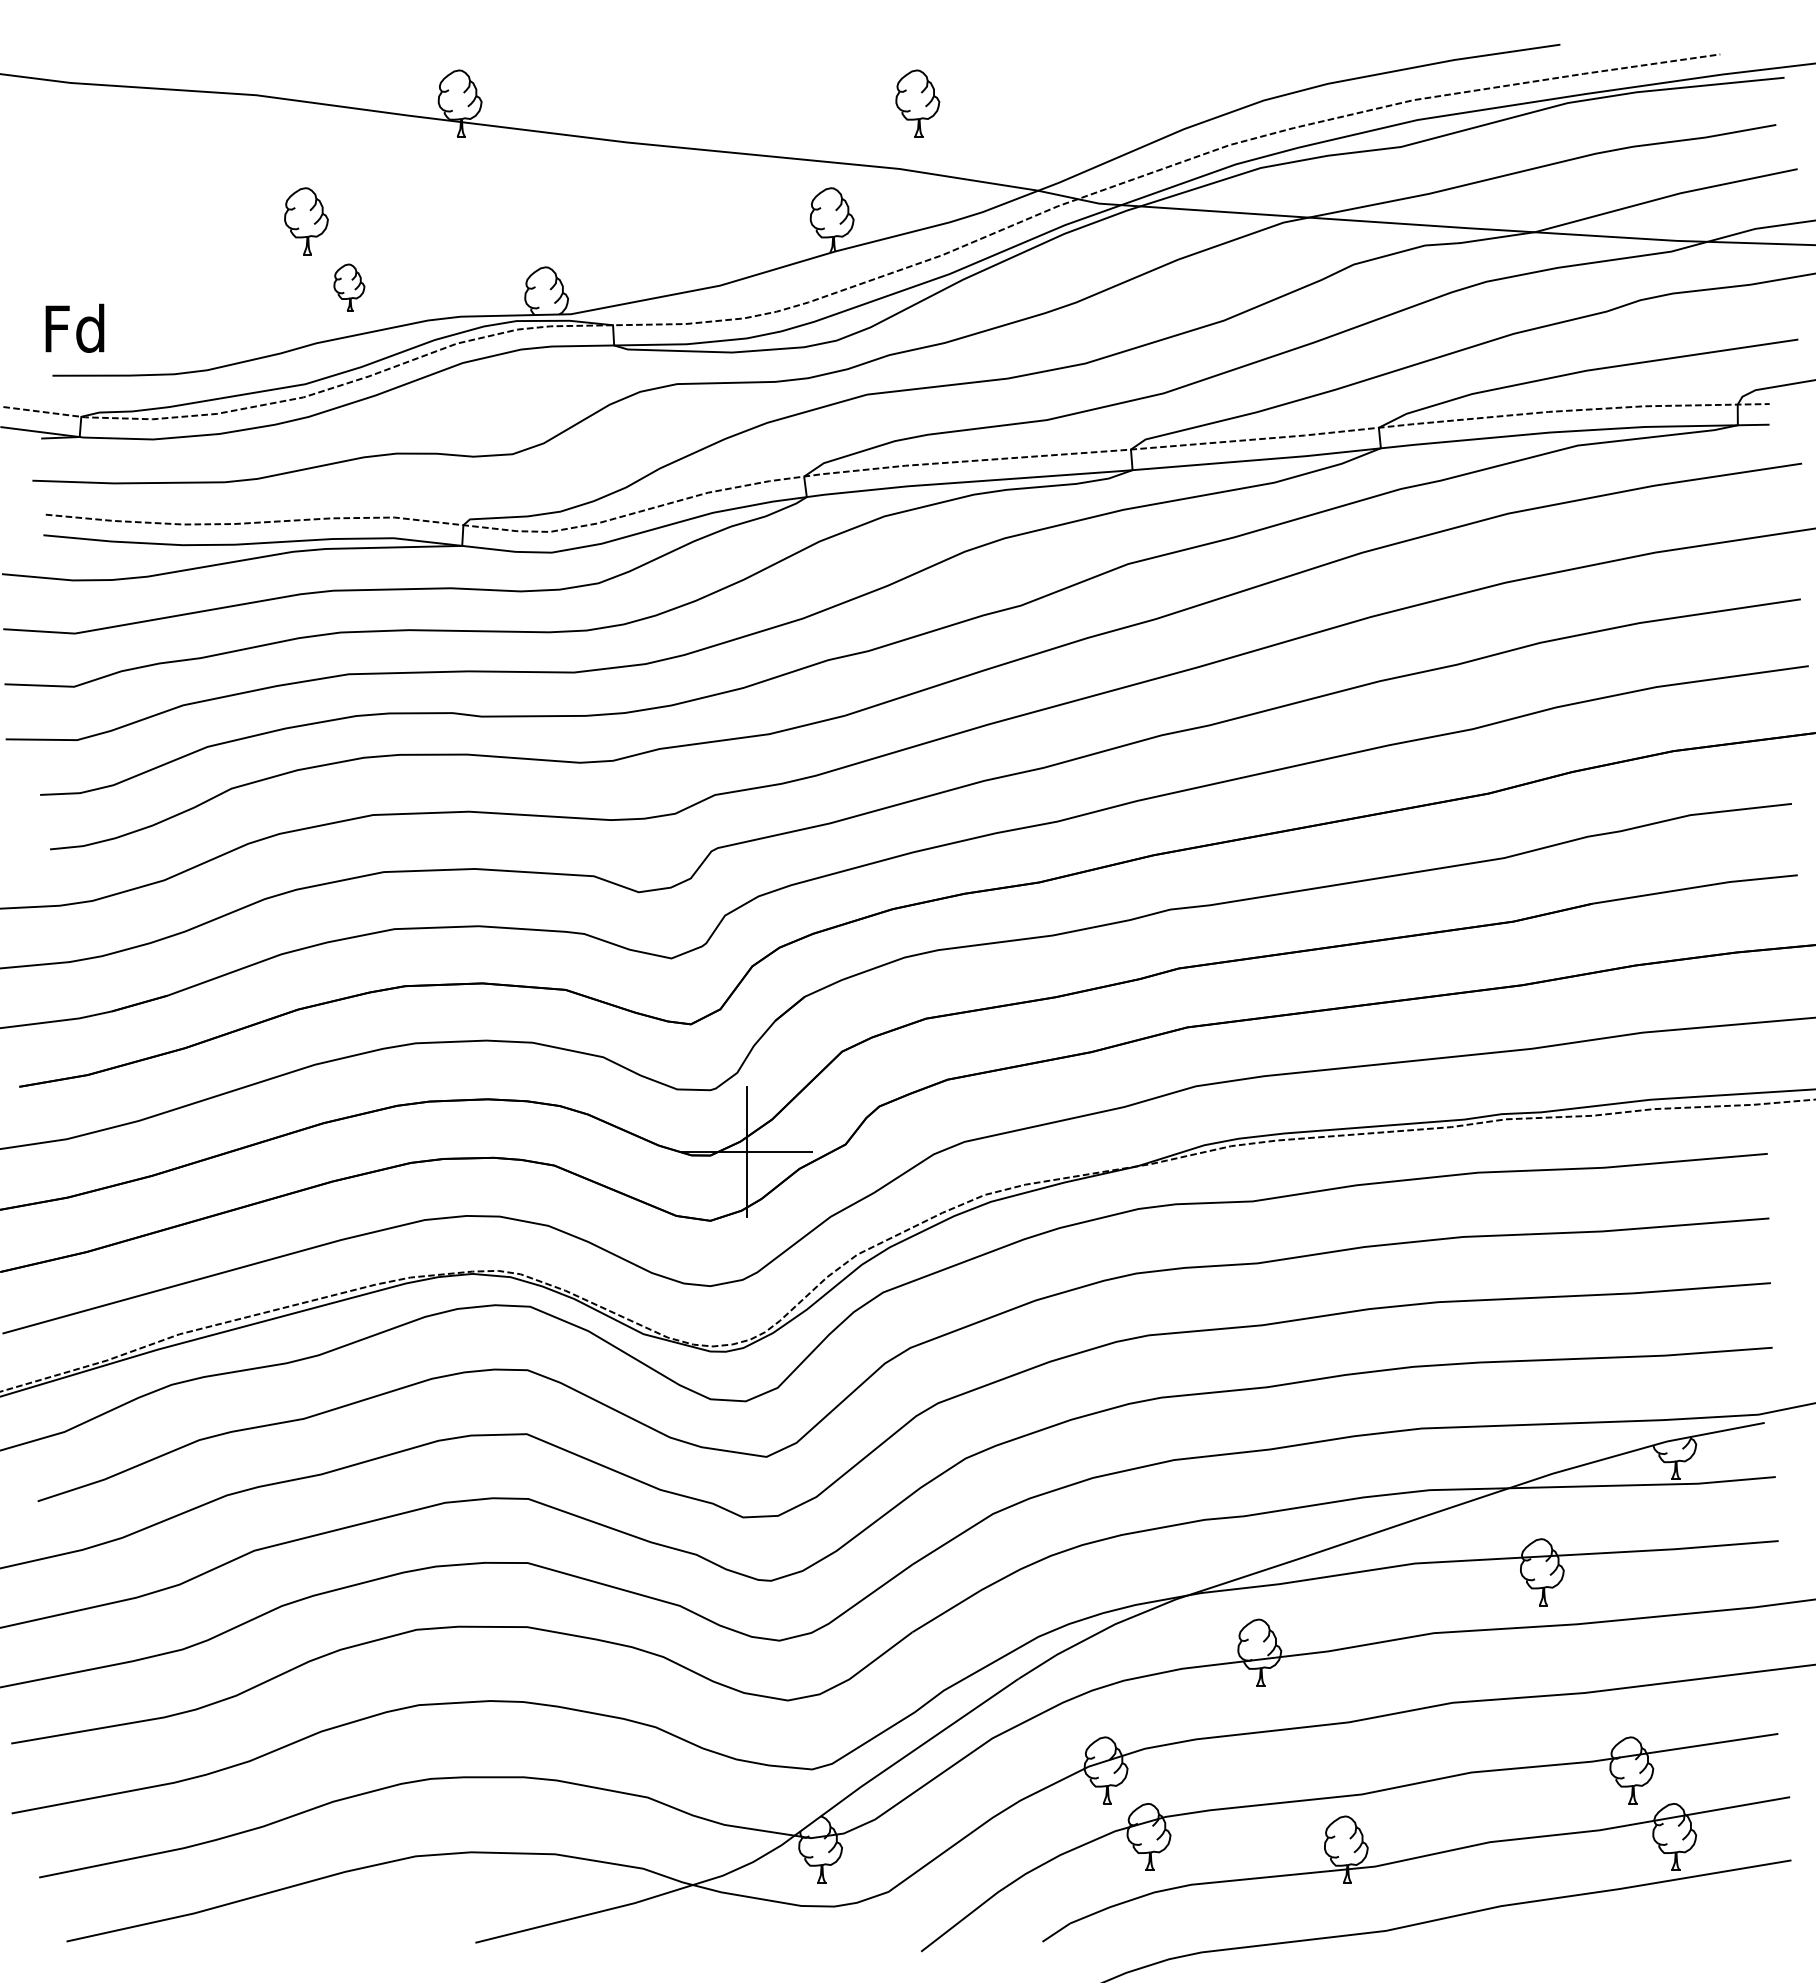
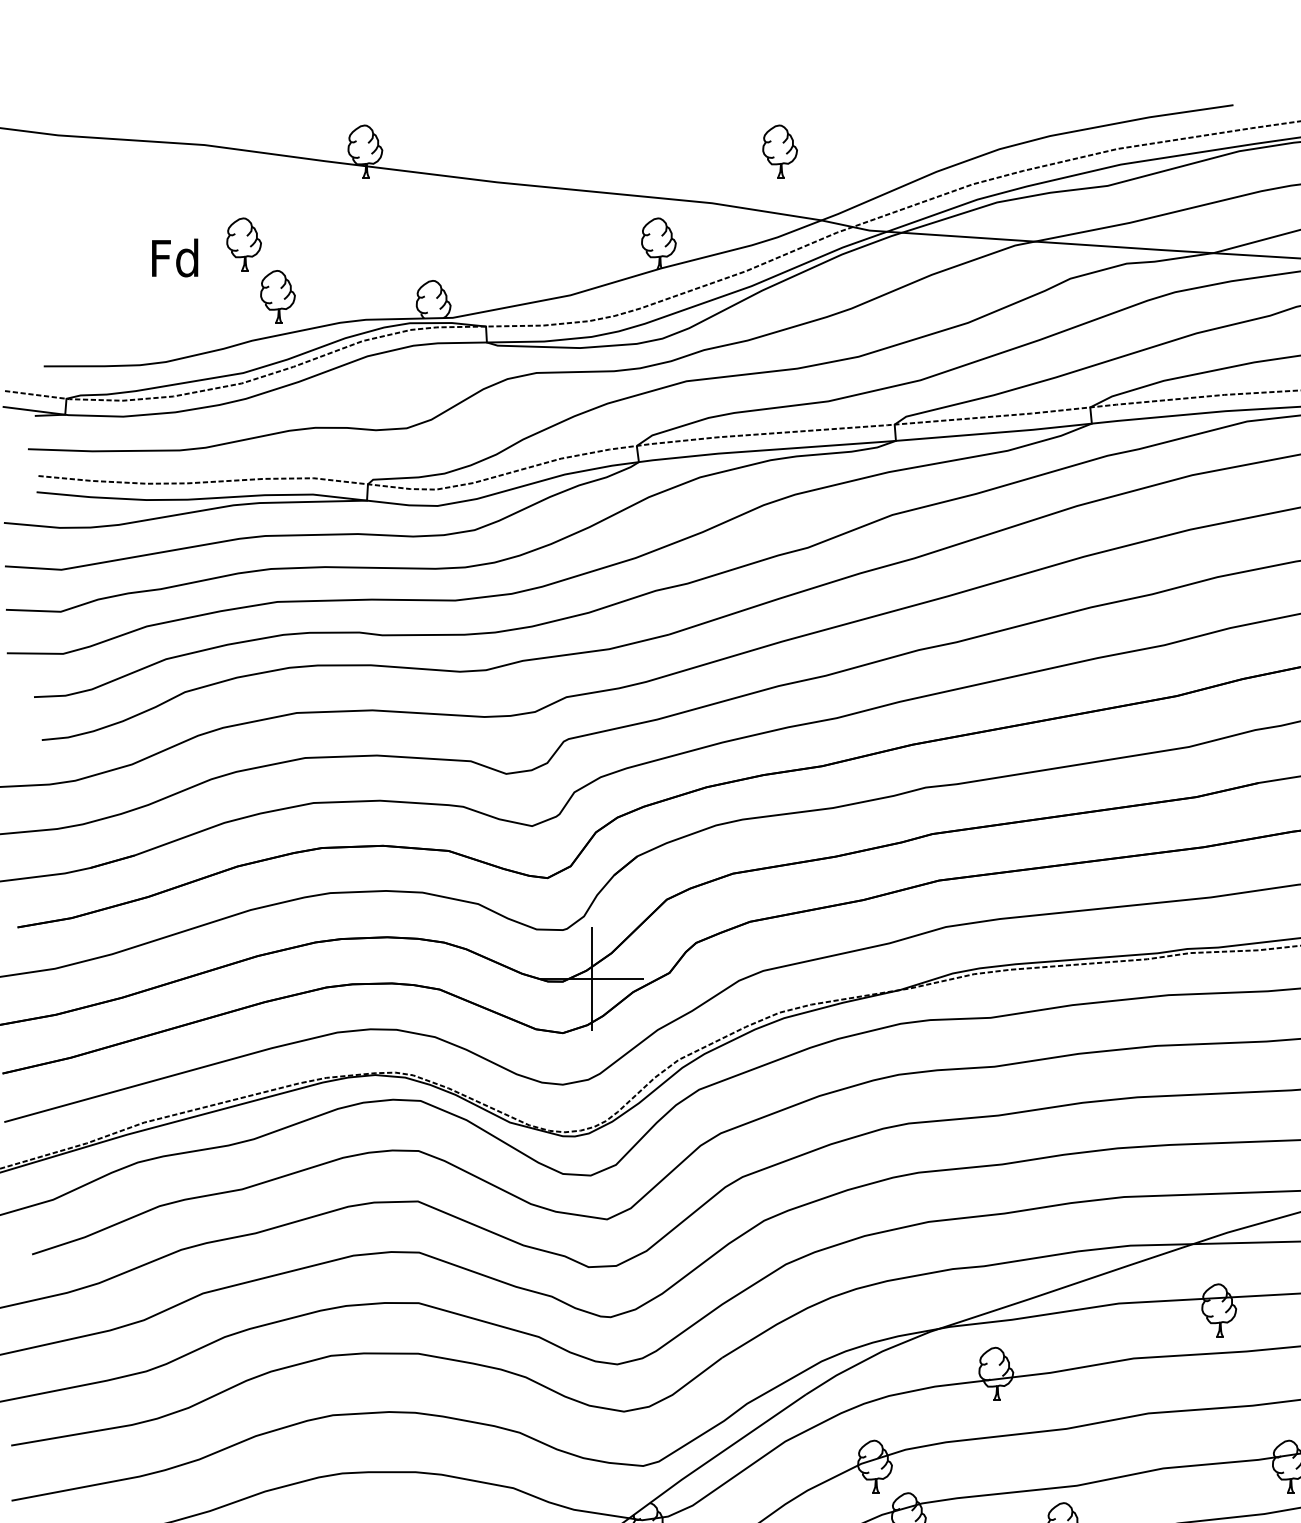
part: (917, 103) -> (779, 151), moved
part: (349, 287) -> (278, 296), size x1.43
text: (74, 327) -> (174, 257), moved

